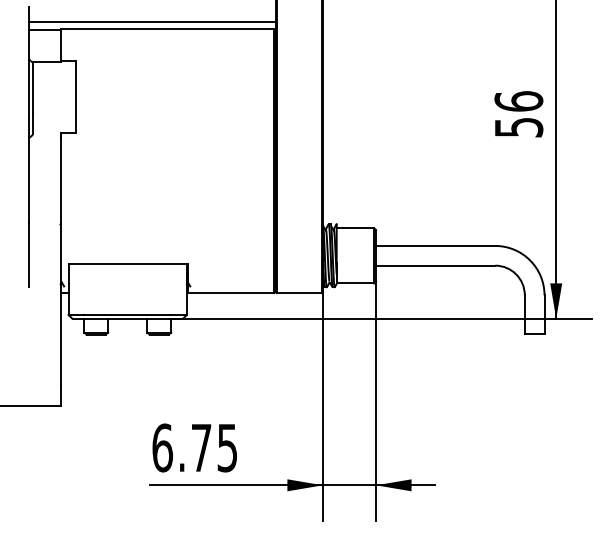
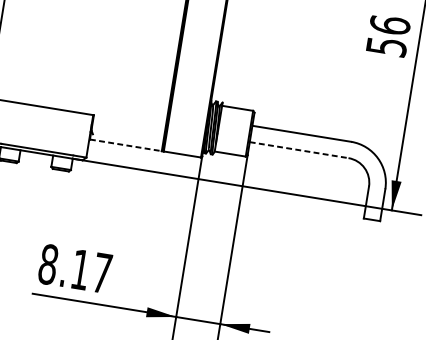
line: (435, 265) -> (299, 149), solid -> dashed
line: (231, 293) -> (126, 145), solid -> dashed
text: (194, 447) -> (74, 268), 6.75 -> 8.17

